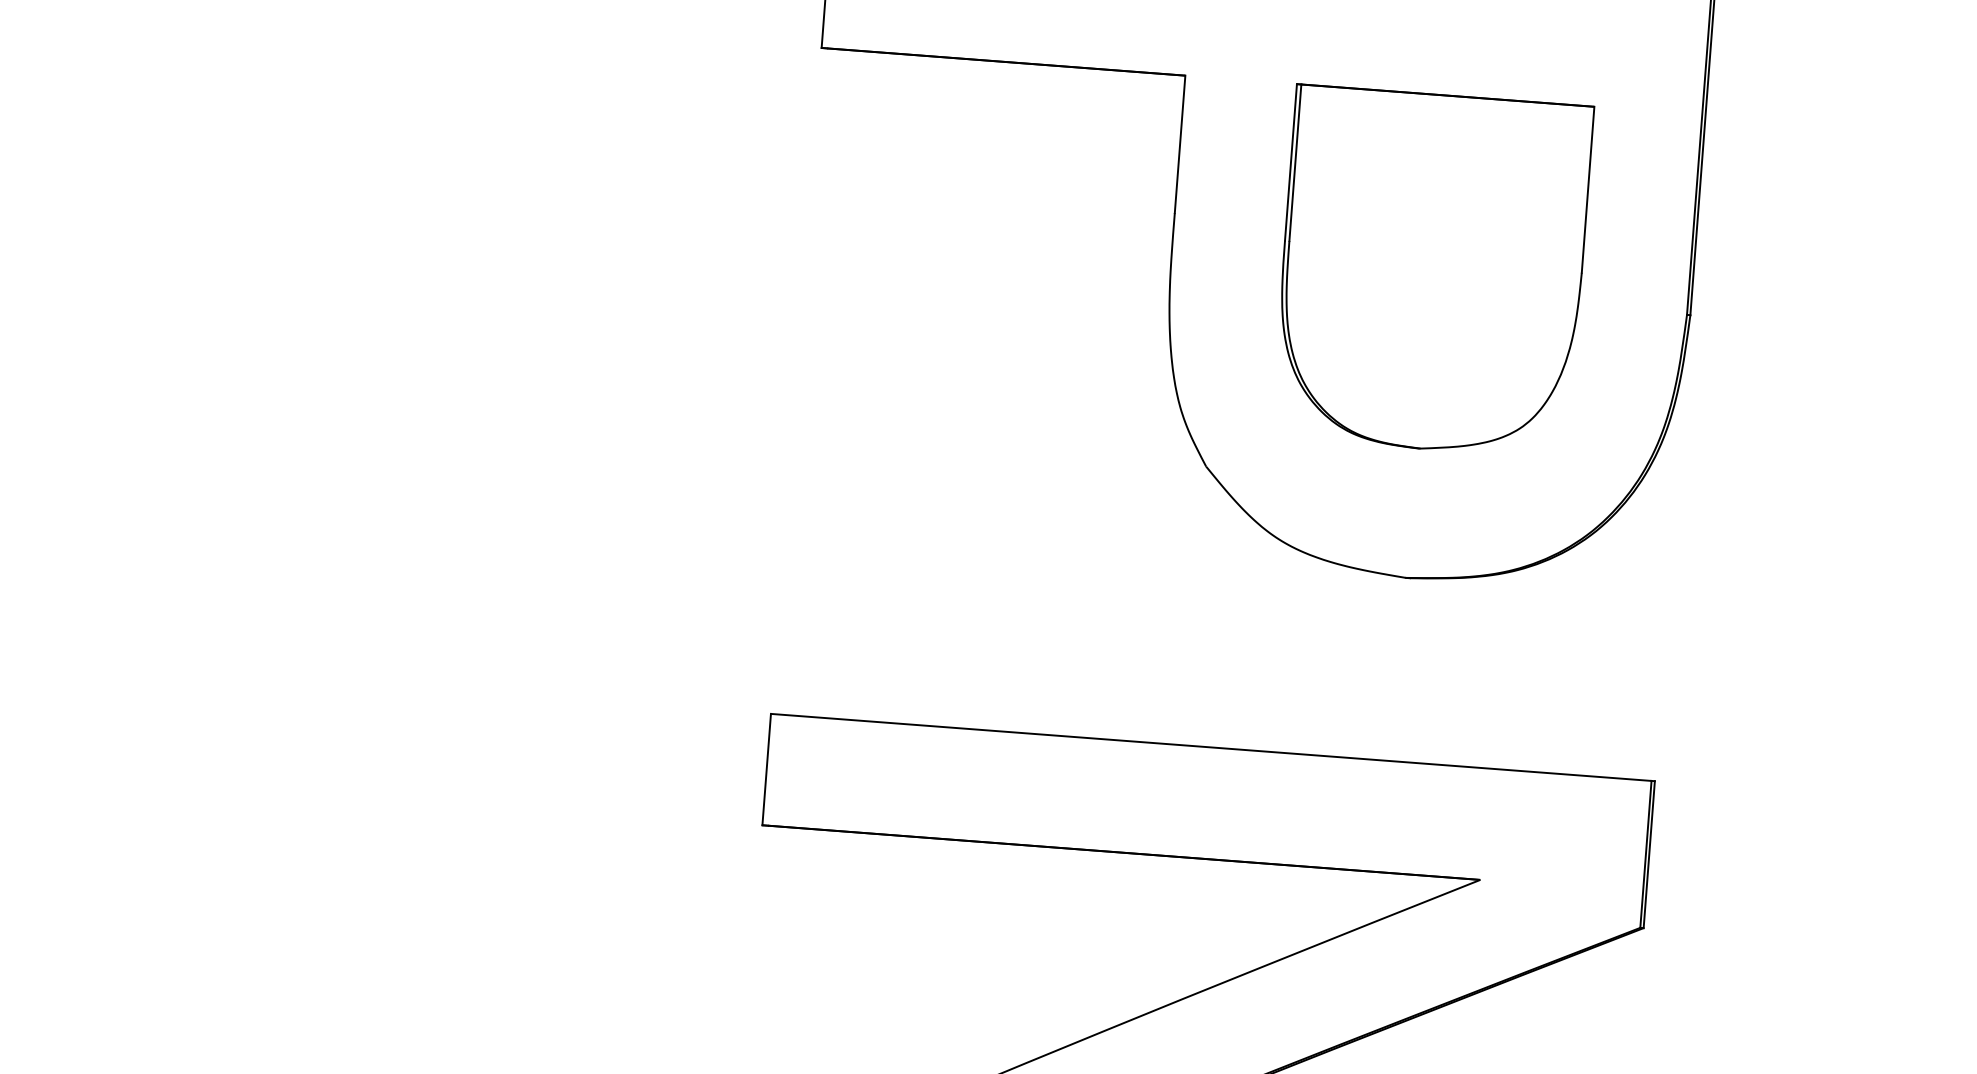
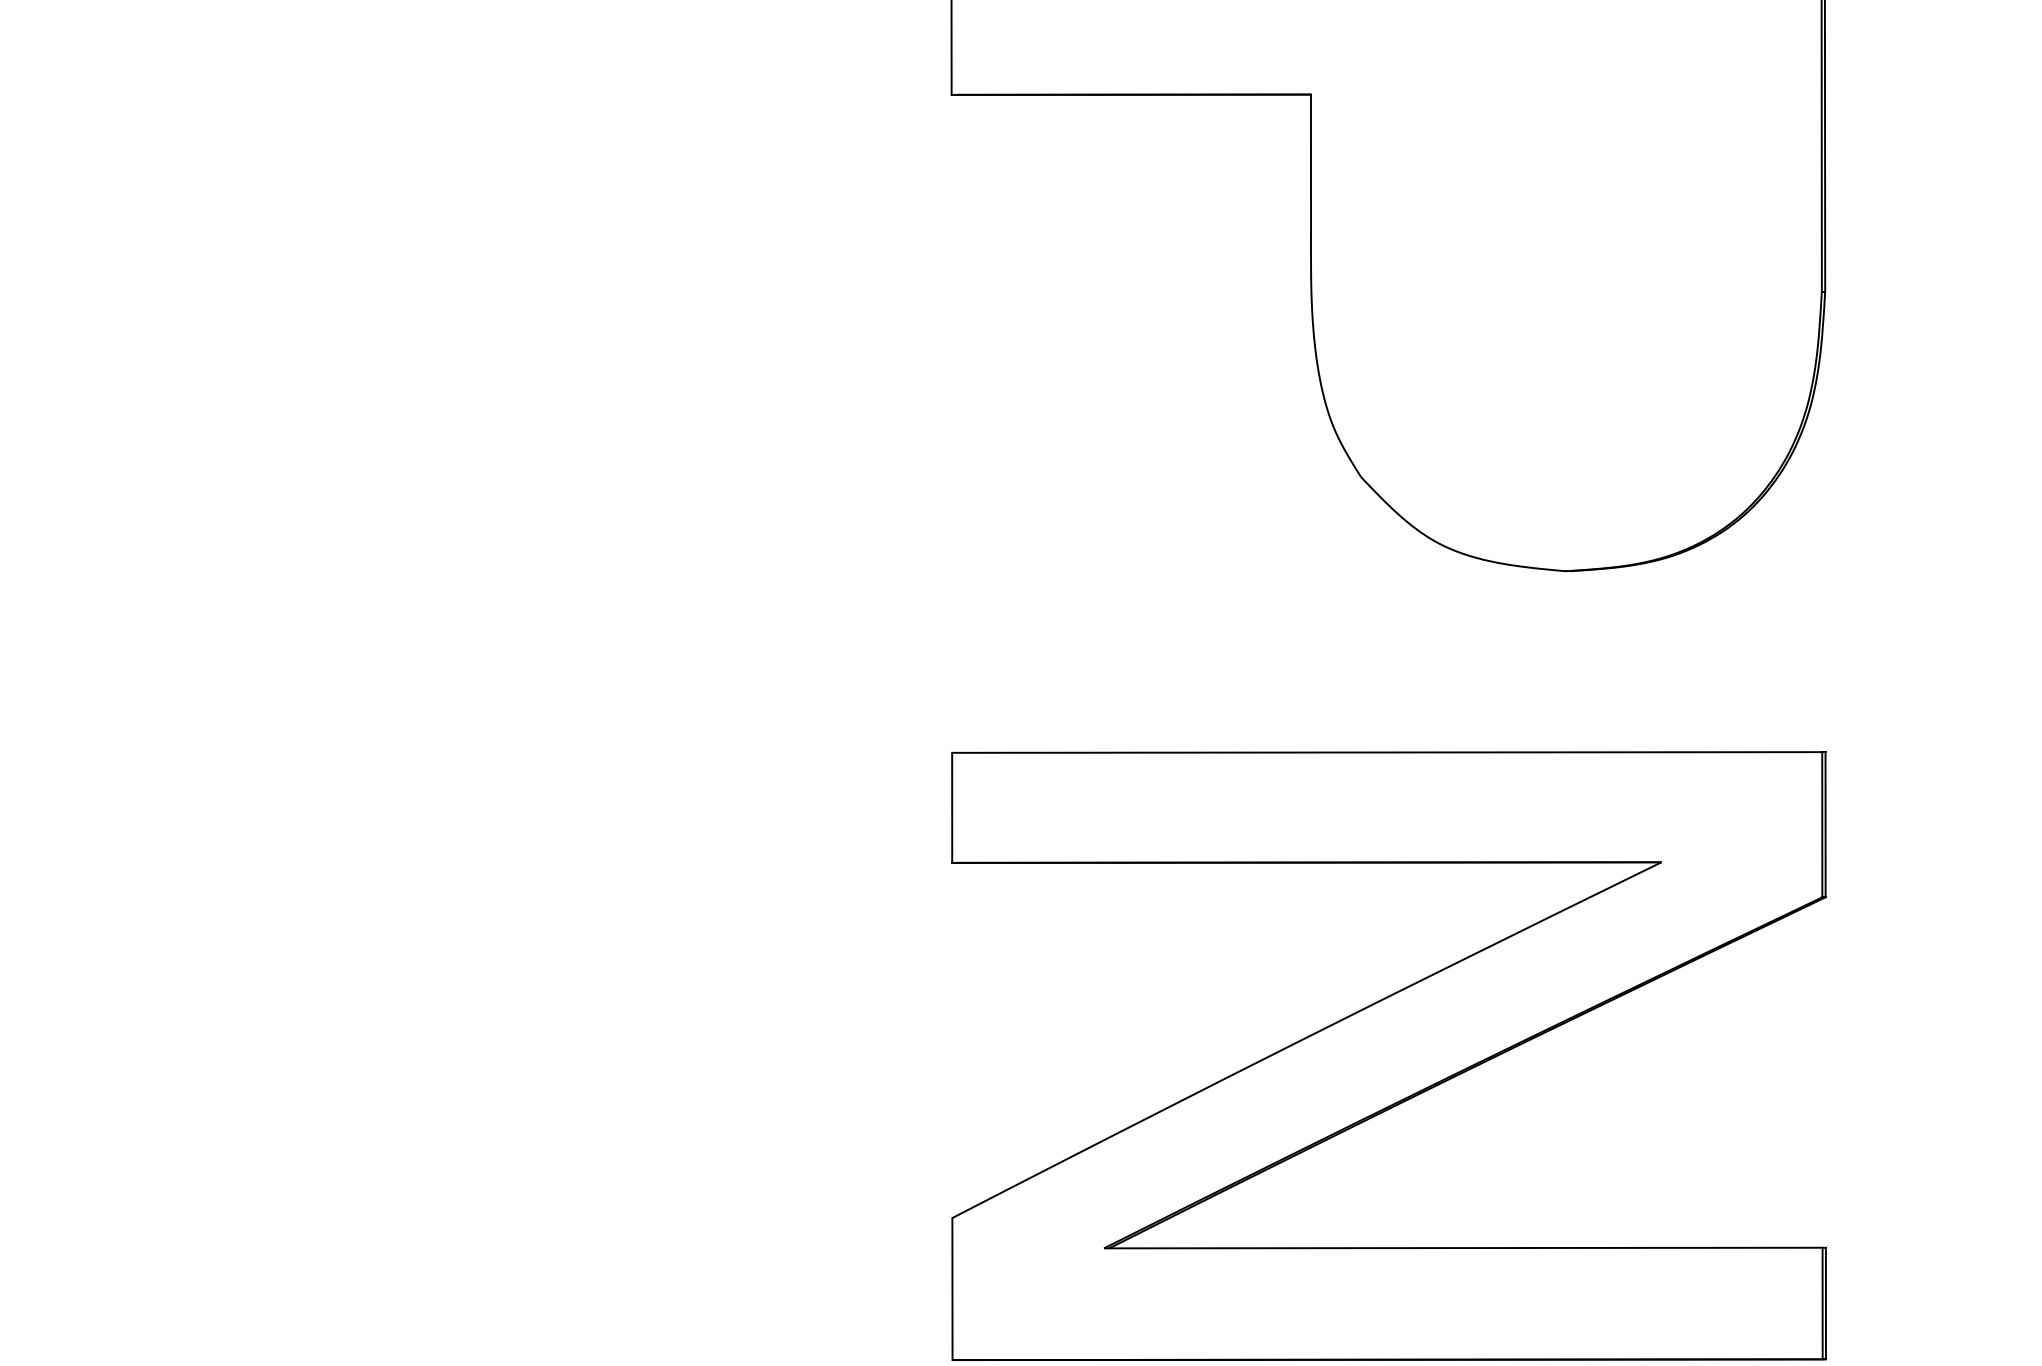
part: (1432, 271) -> (1568, 268), removed

